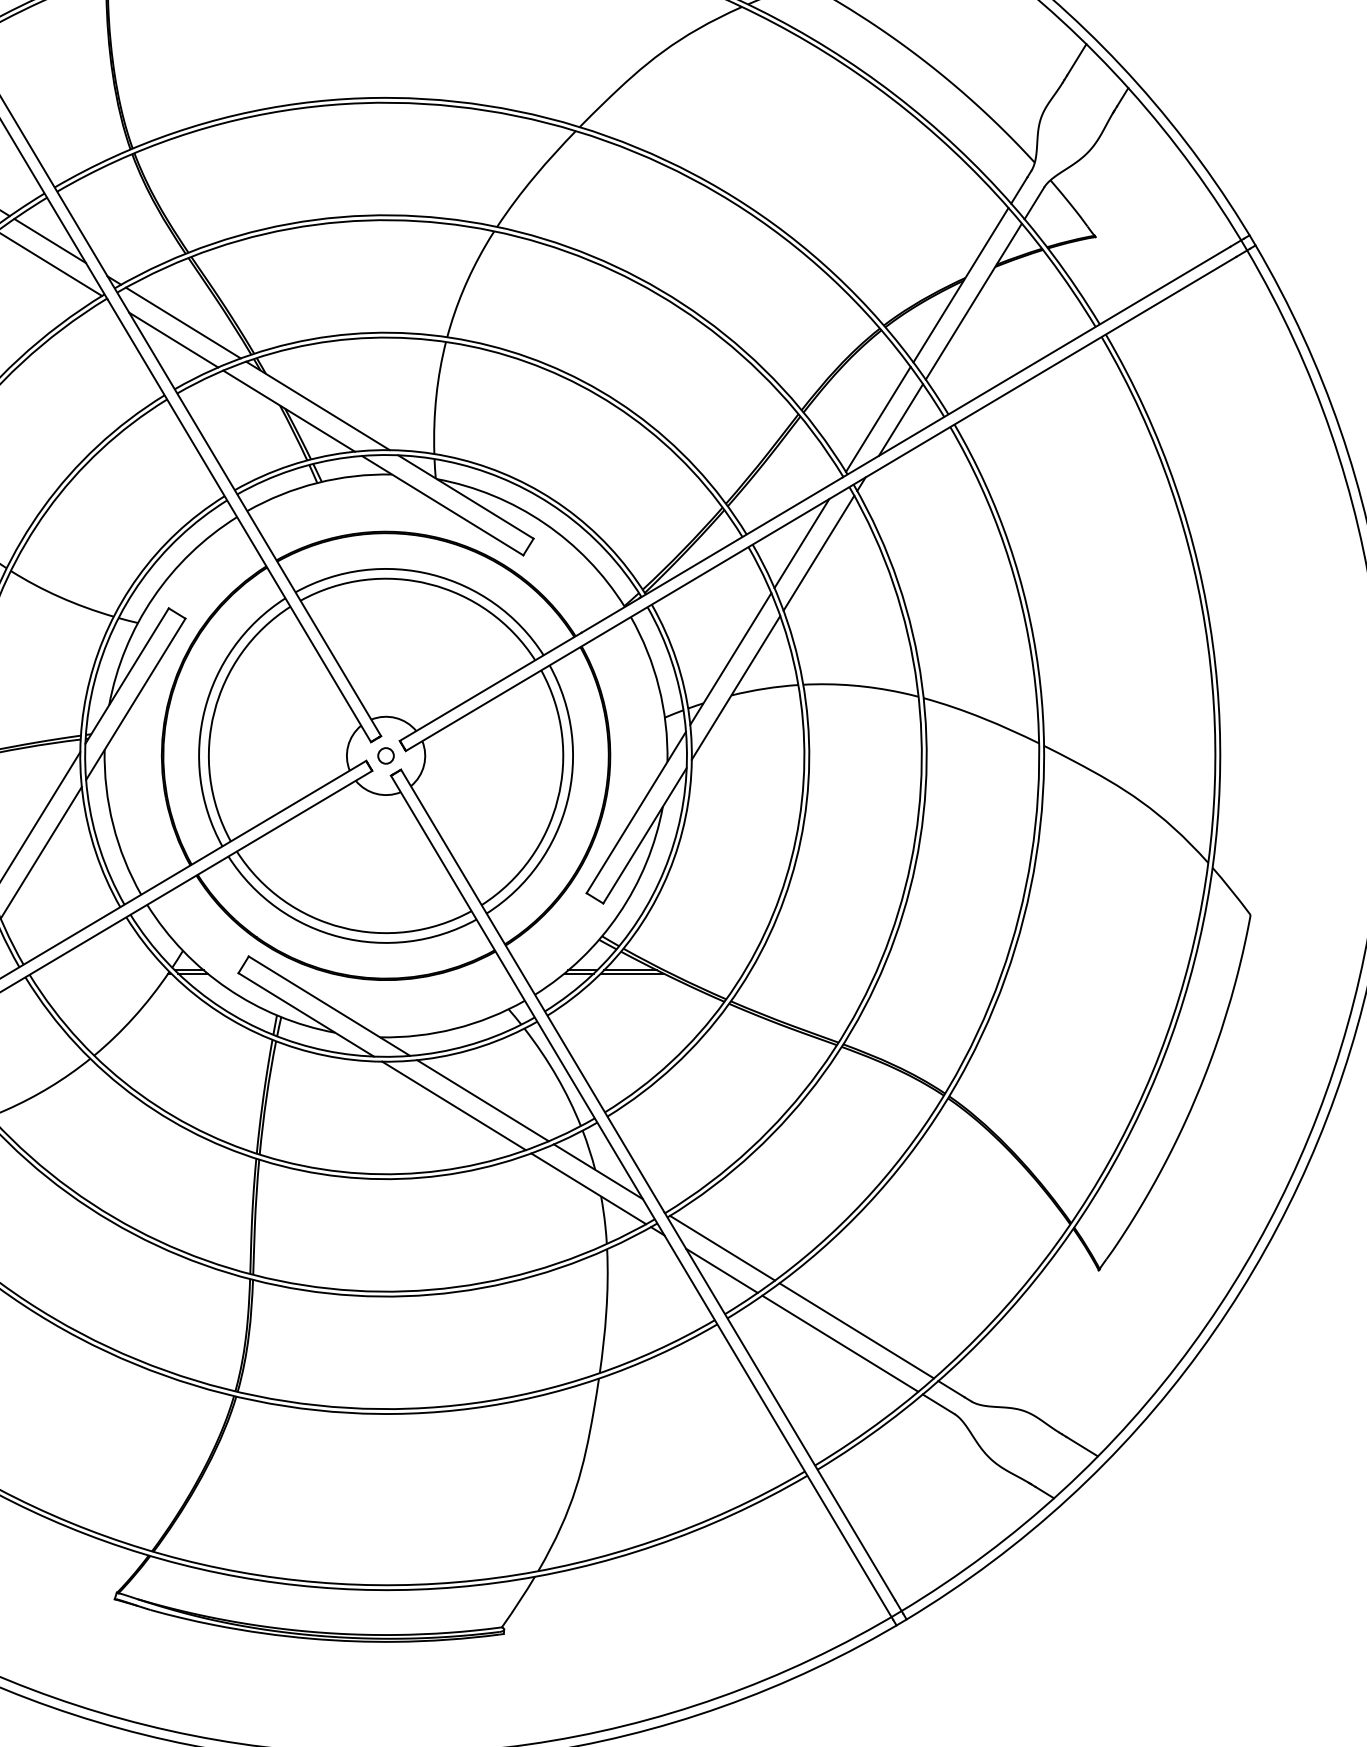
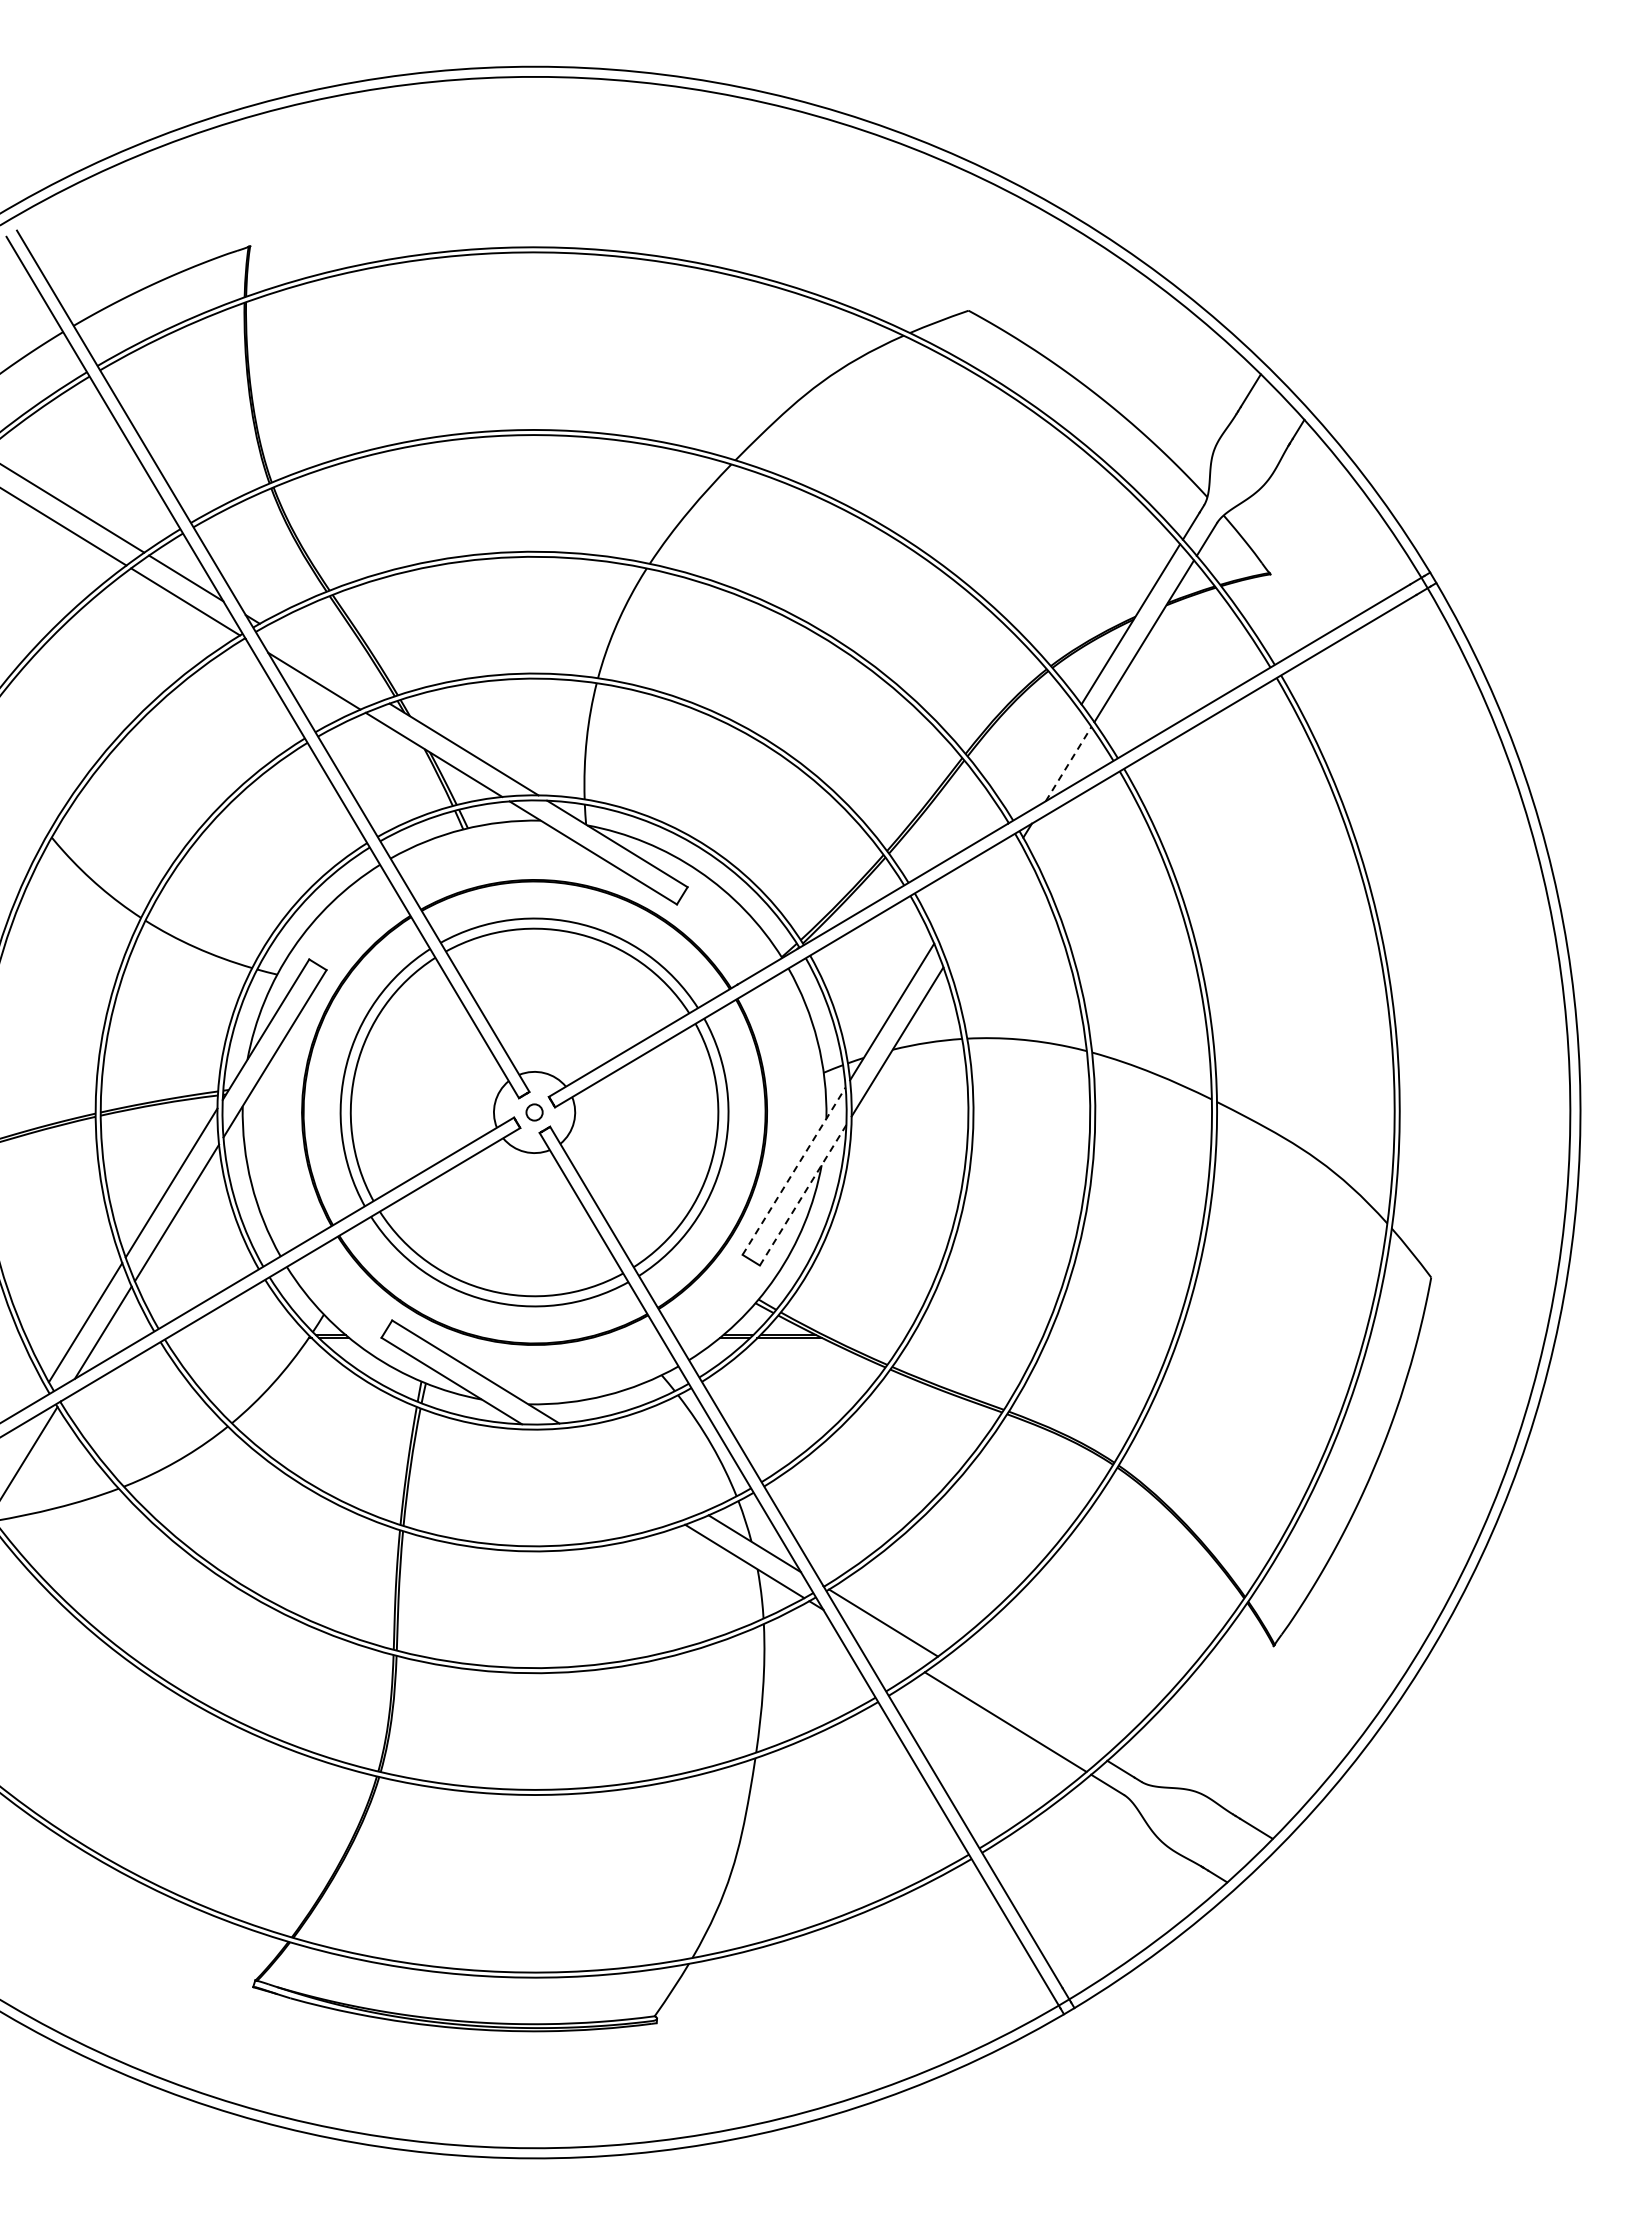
line: (183, 323) -> (324, 663), removed
line: (877, 419) -> (1044, 763), removed
line: (900, 420) -> (1068, 764), solid -> dashed
line: (801, 543) -> (965, 892), removed
line: (818, 552) -> (983, 901), removed
line: (636, 811) -> (794, 1170), solid -> dashed
line: (645, 835) -> (803, 1194), solid -> dashed
line: (482, 1100) -> (634, 1469), removed
line: (453, 1105) -> (604, 1475), removed
line: (721, 1270) -> (882, 1646), removed
line: (856, 1330) -> (1022, 1708), removed

